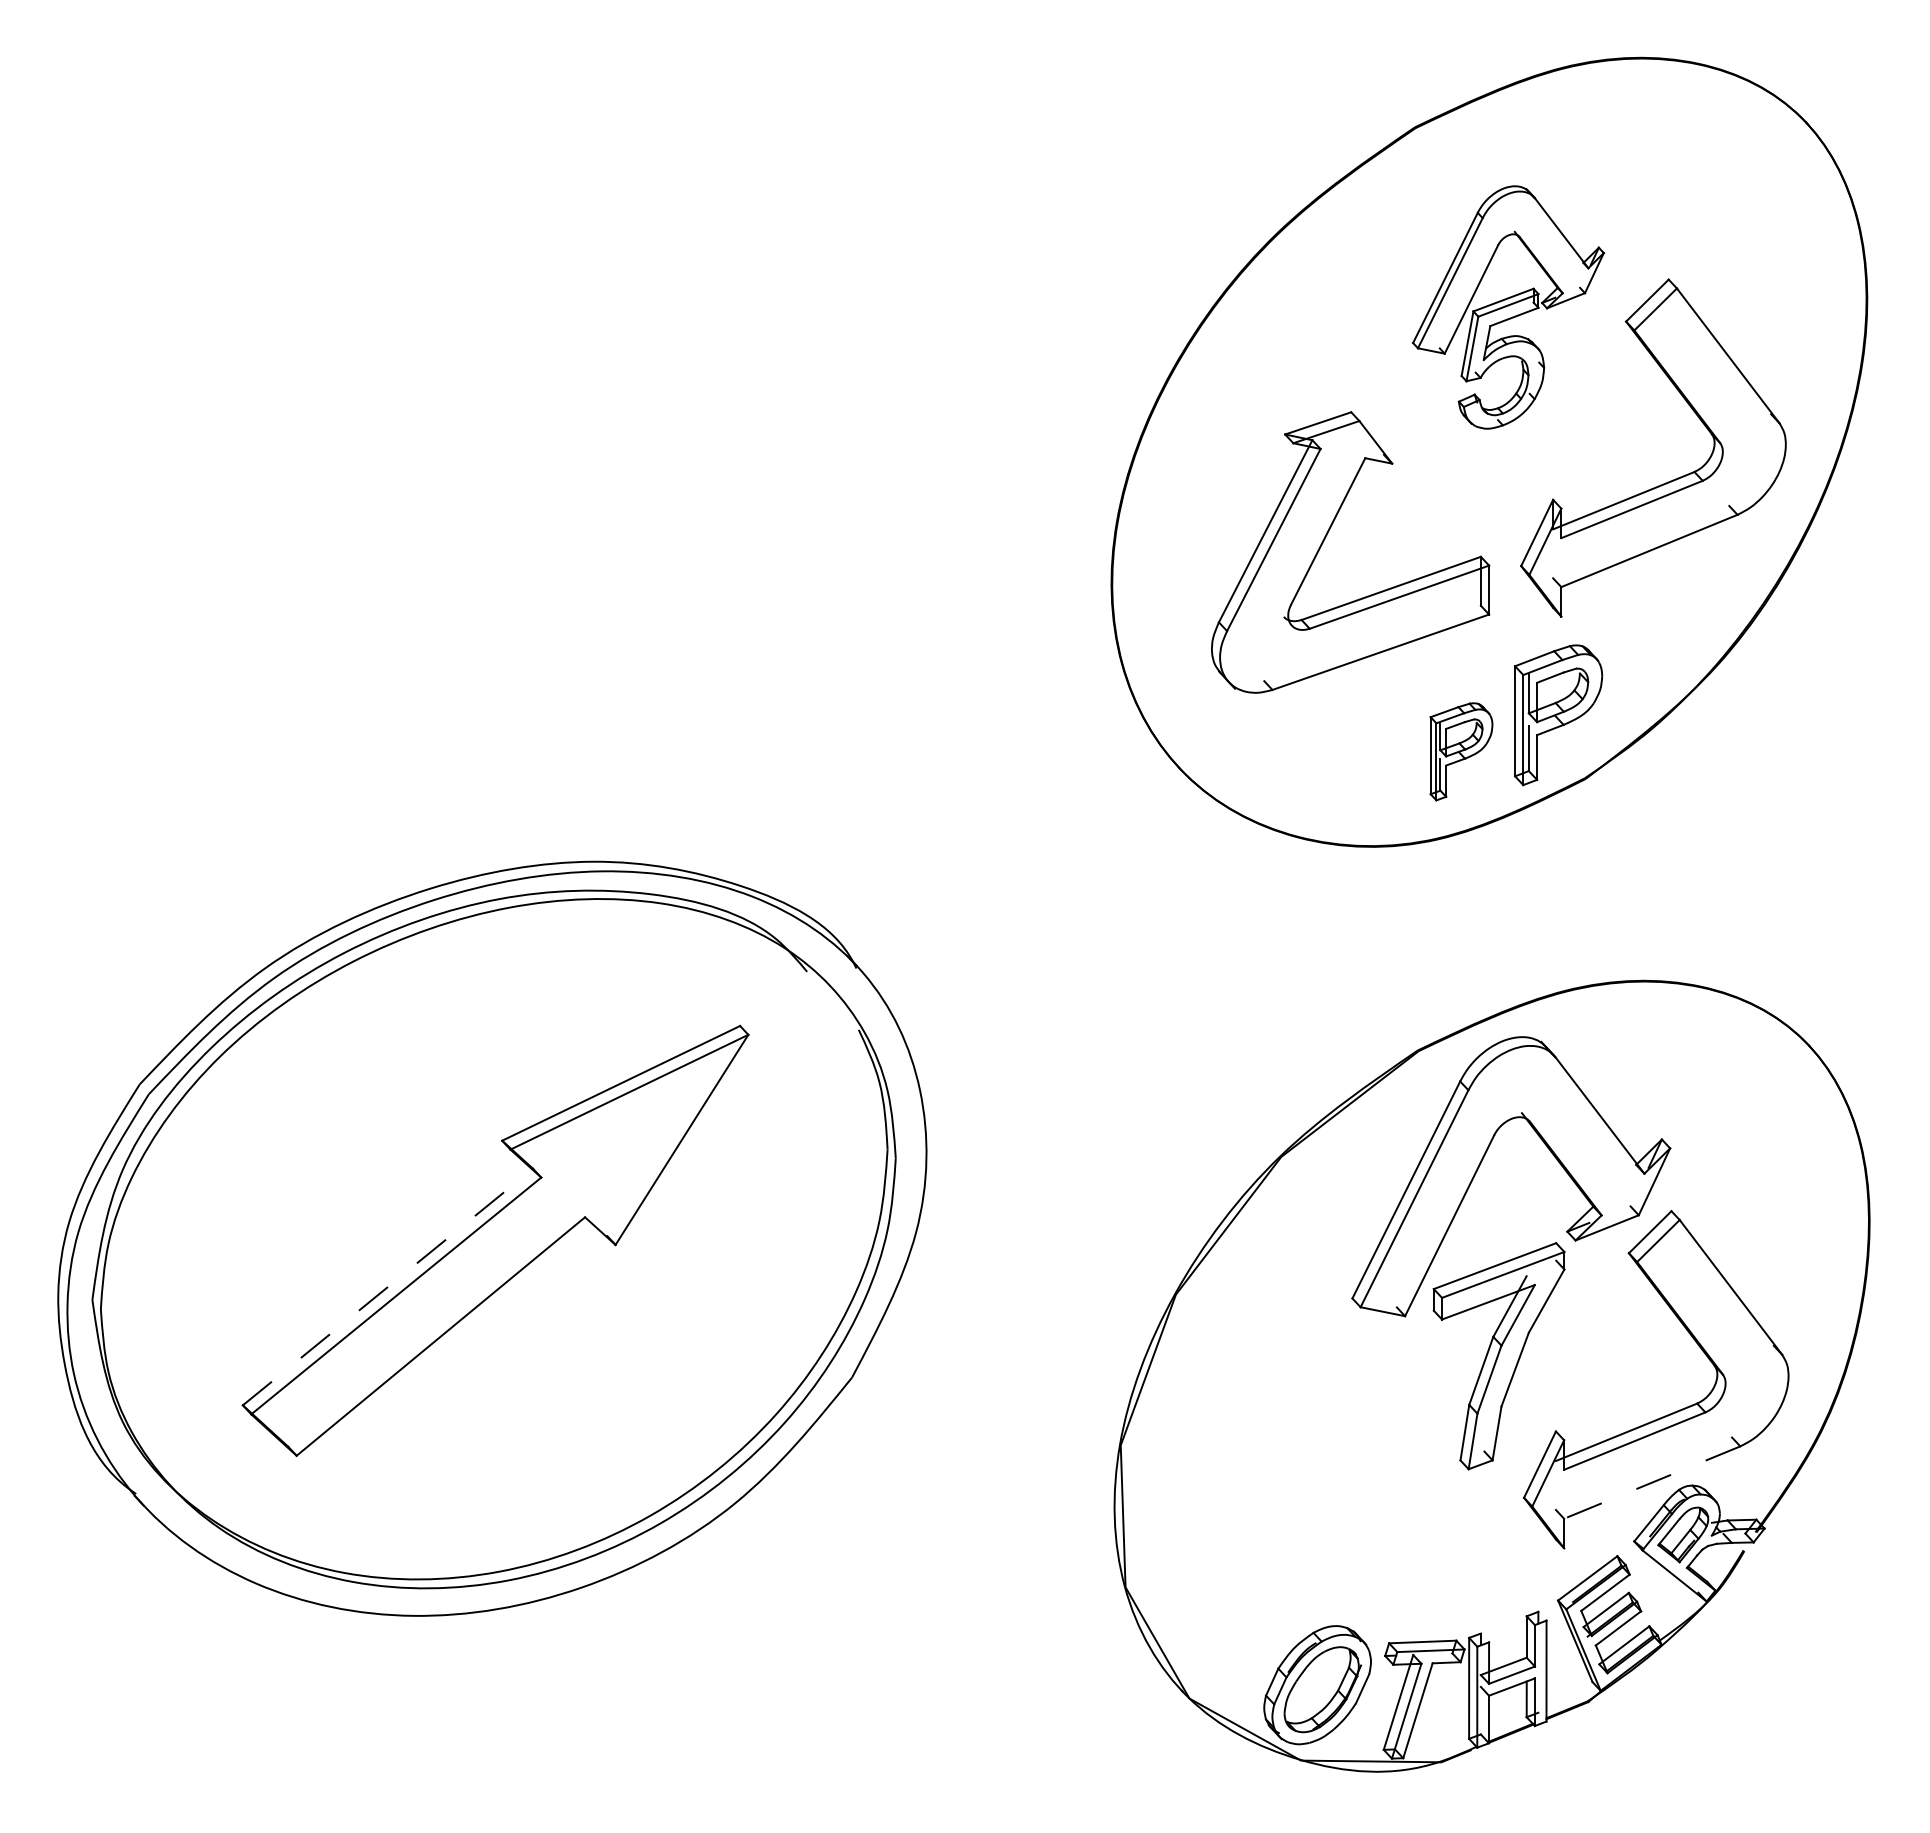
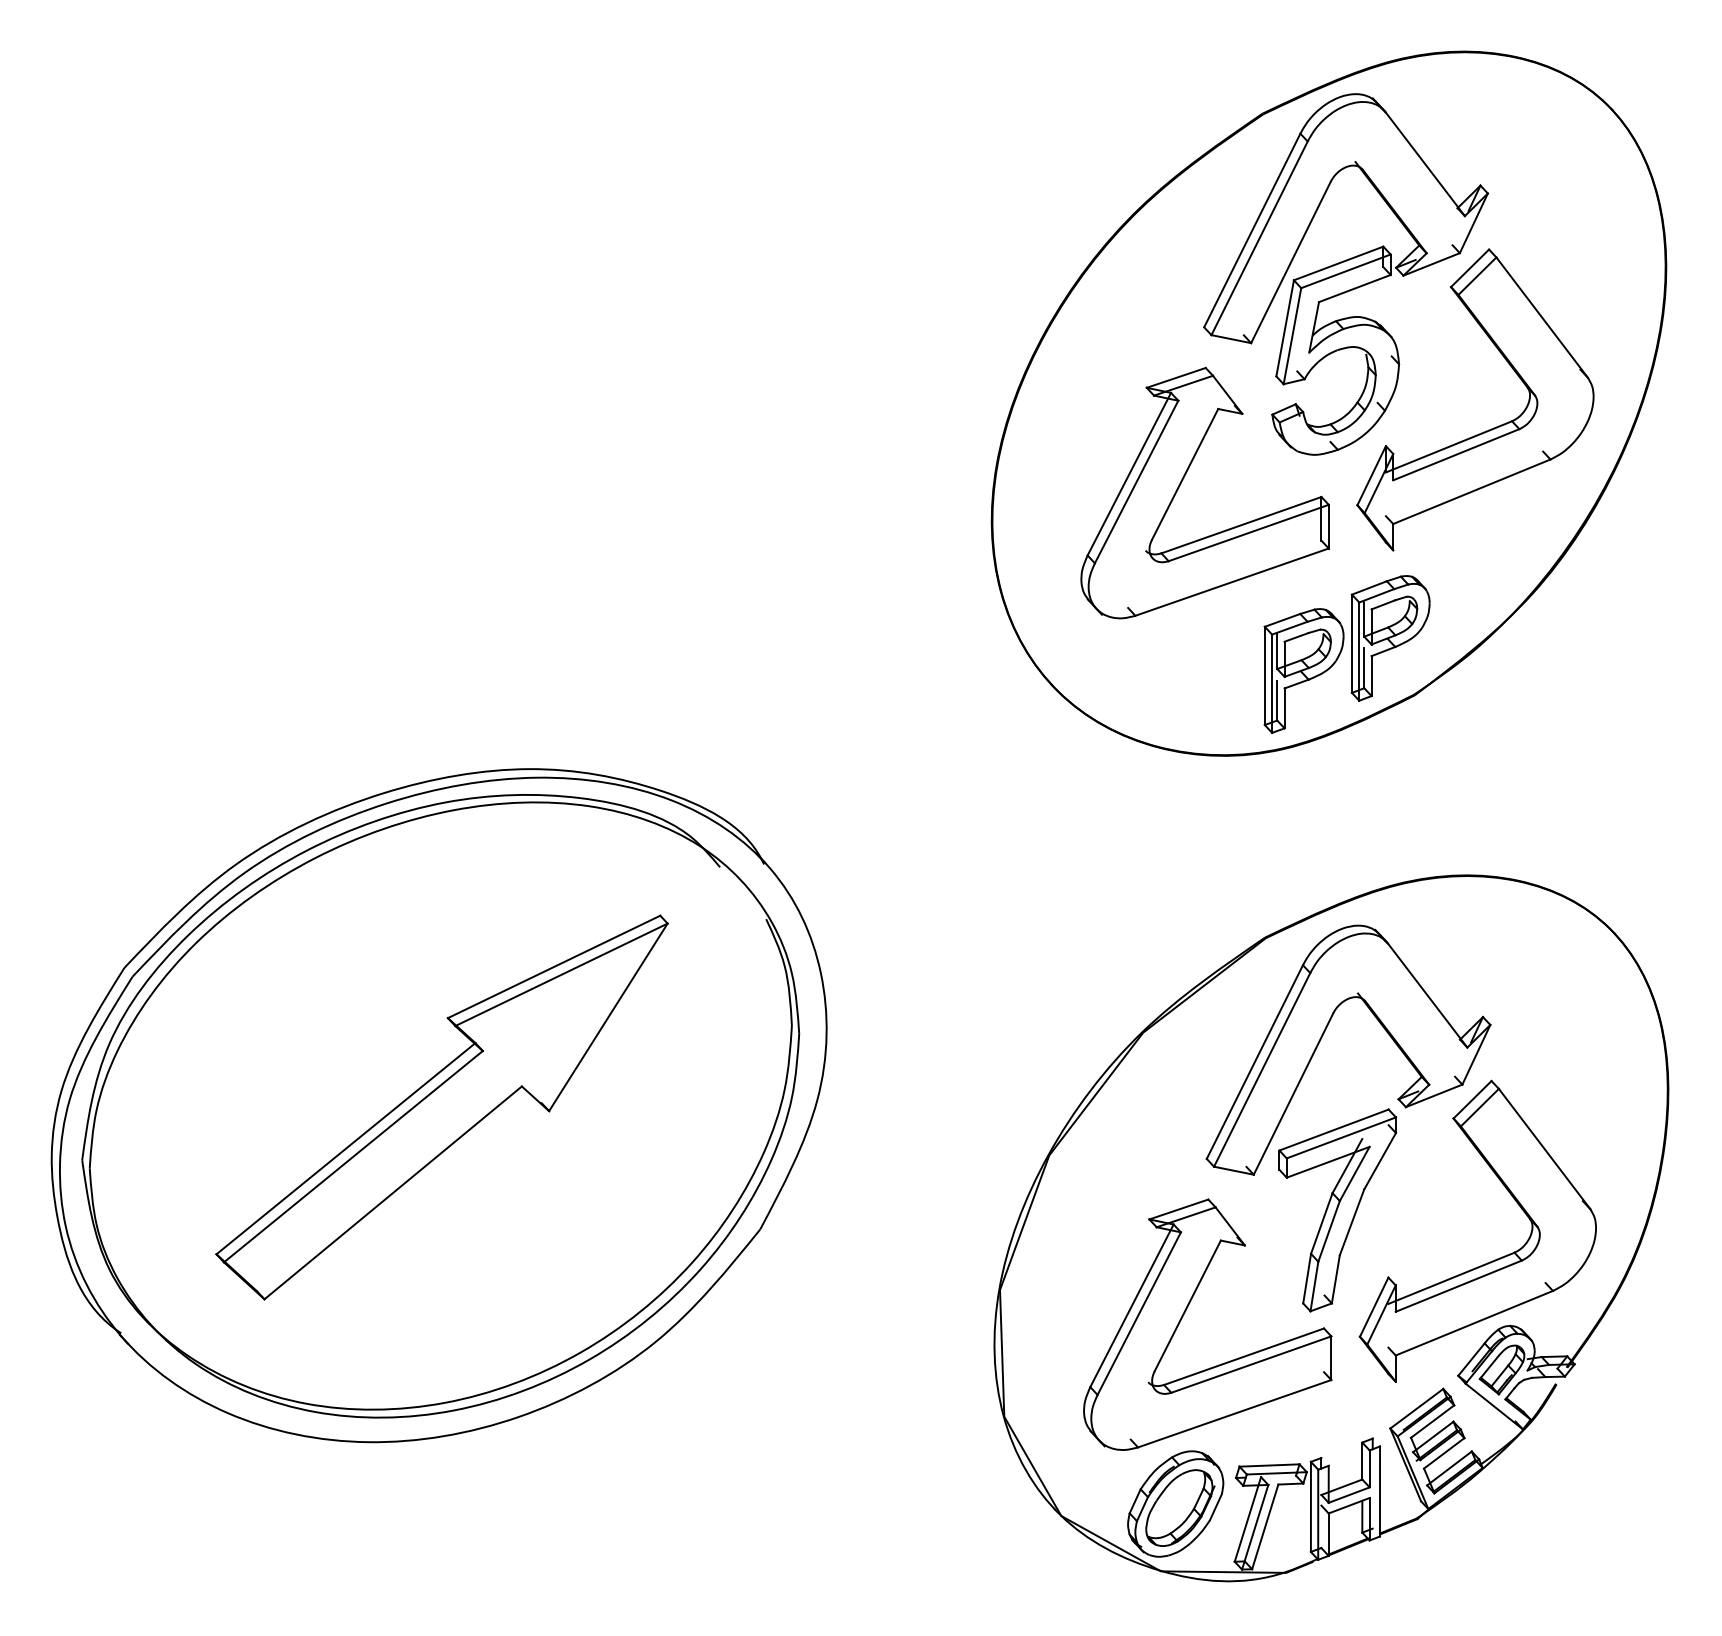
part: (1508, 307) -> (1346, 274), size x1.67
part: (1461, 751) -> (1304, 670), size x1.43
line: (388, 1286) -> (346, 1148), dashed -> solid
part: (1328, 1470) -> (1185, 1312), added
line: (1651, 1482) -> (1473, 1323), dashed -> solid

